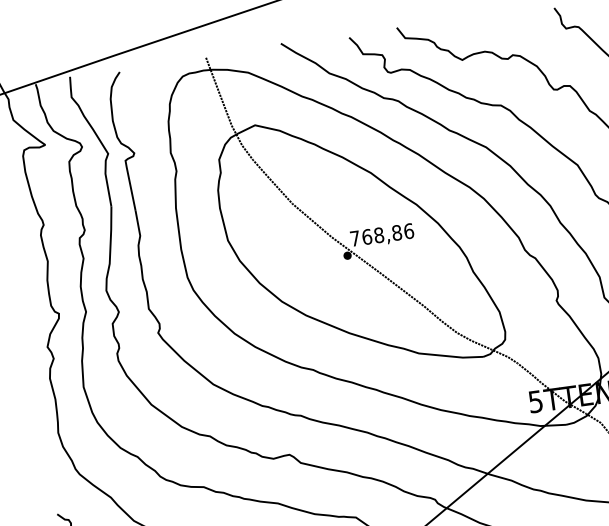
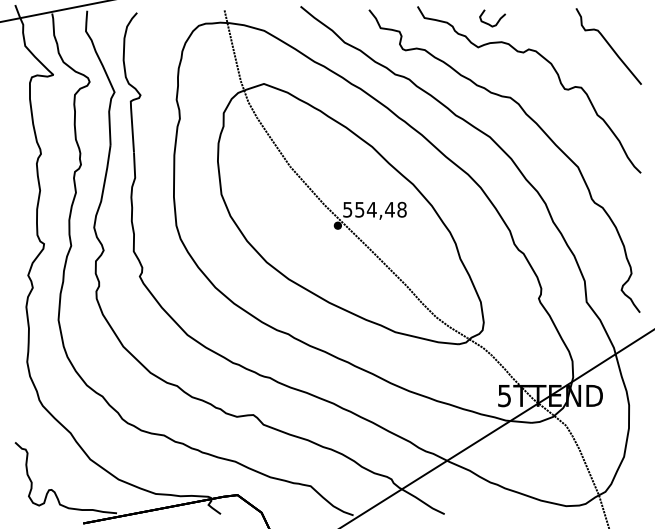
curve: (477, 32) -> (496, 22), added
text: (381, 234) -> (374, 209), 768,86 -> 554,48

